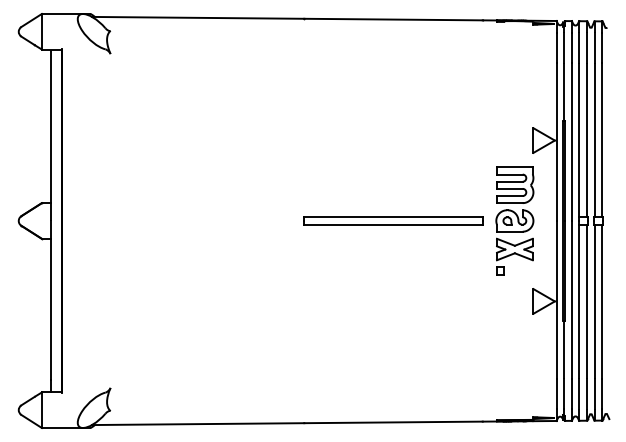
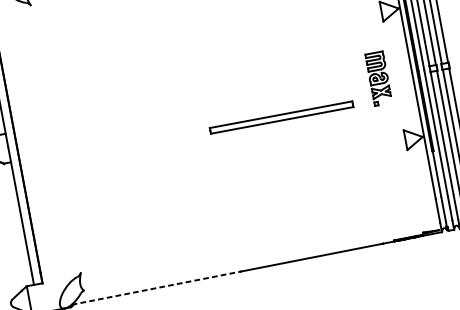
part: (393, 220) -> (281, 117), moved
part: (514, 220) -> (378, 78), size x0.6
line: (198, 424) -> (156, 288), solid -> dashed

